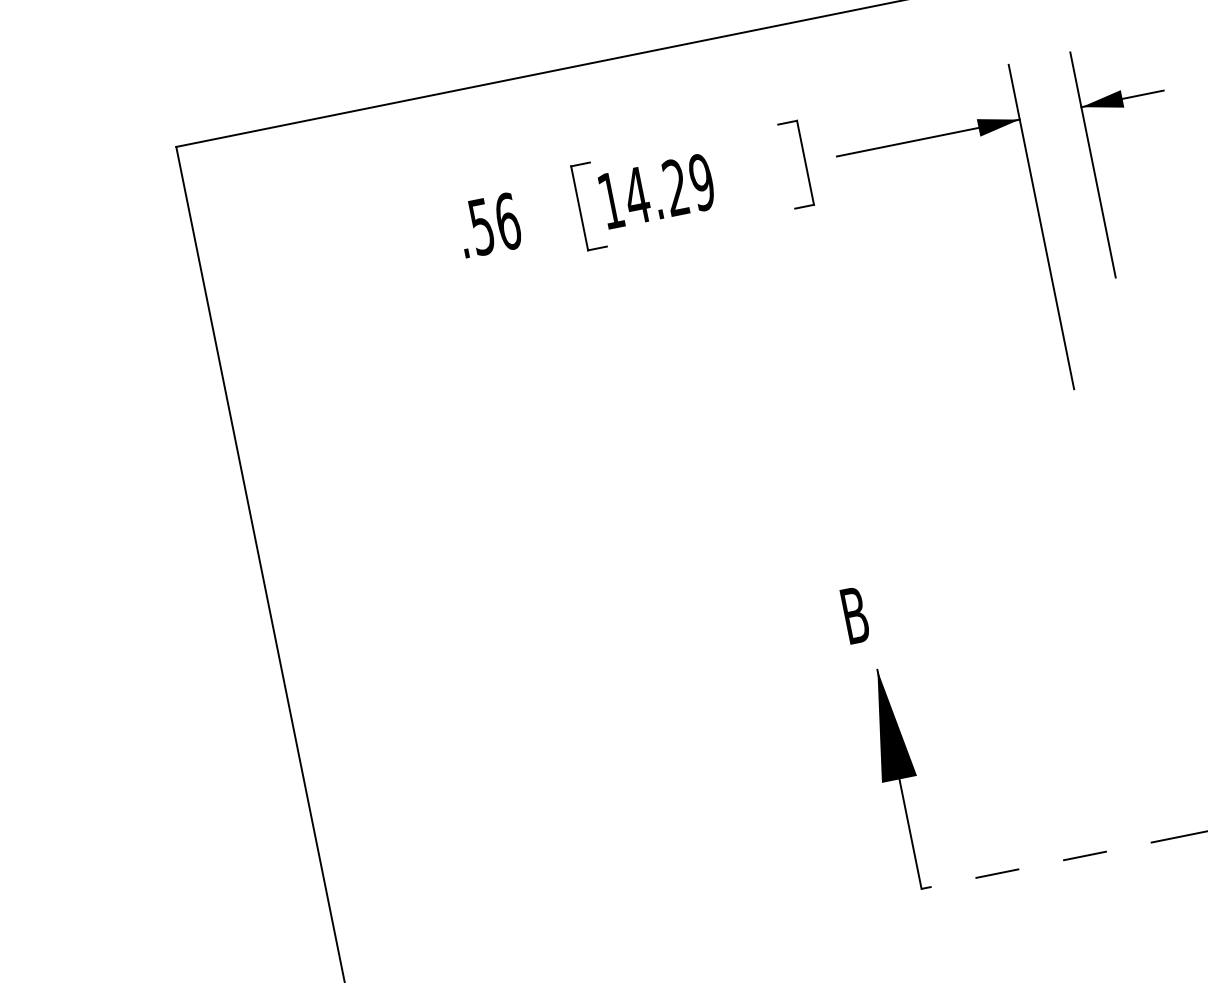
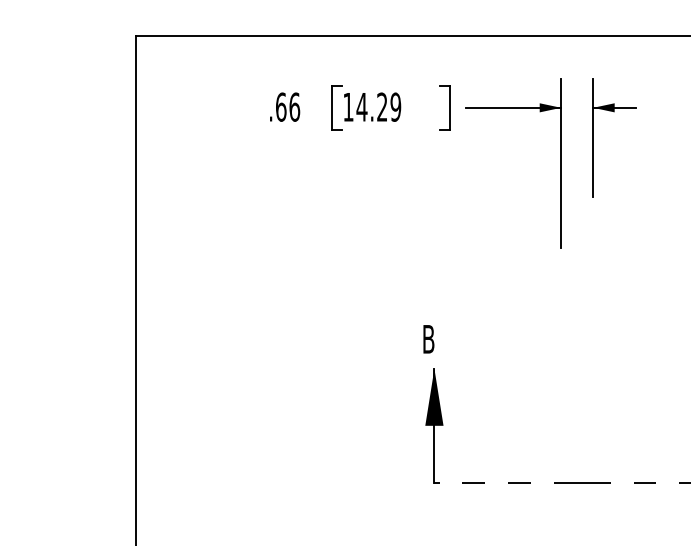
text: (482, 225) -> (281, 106), .56 -> .66

